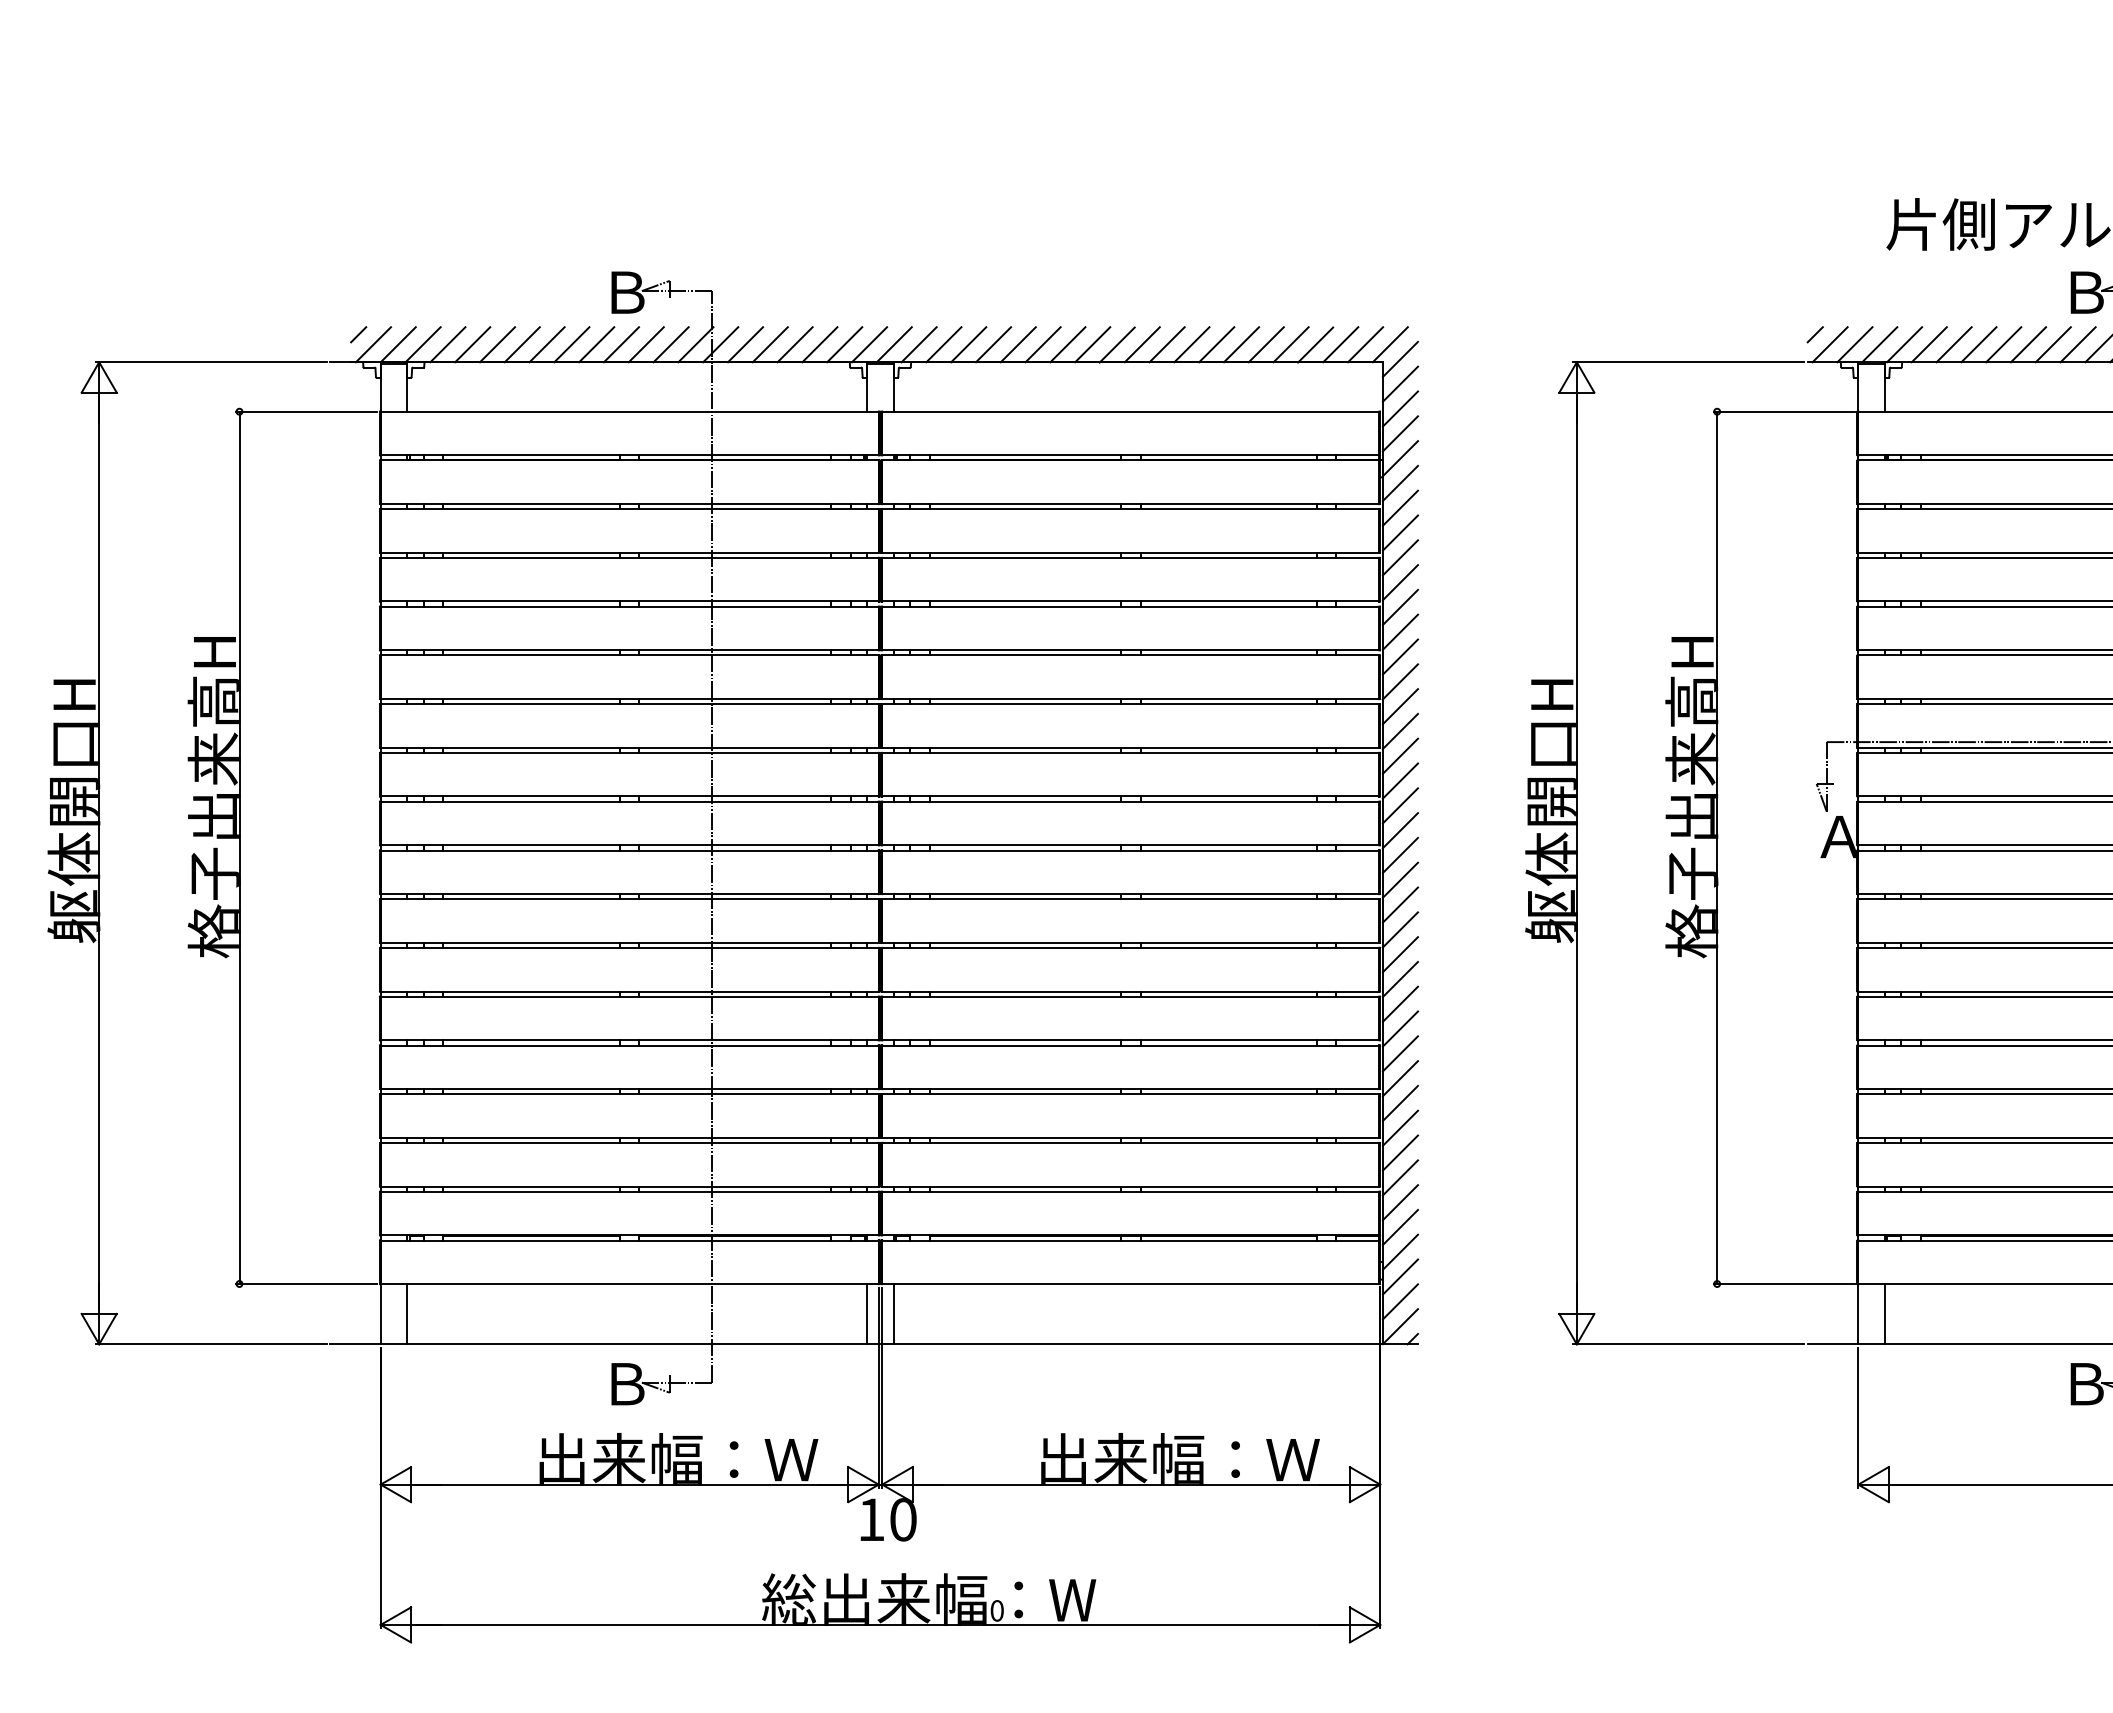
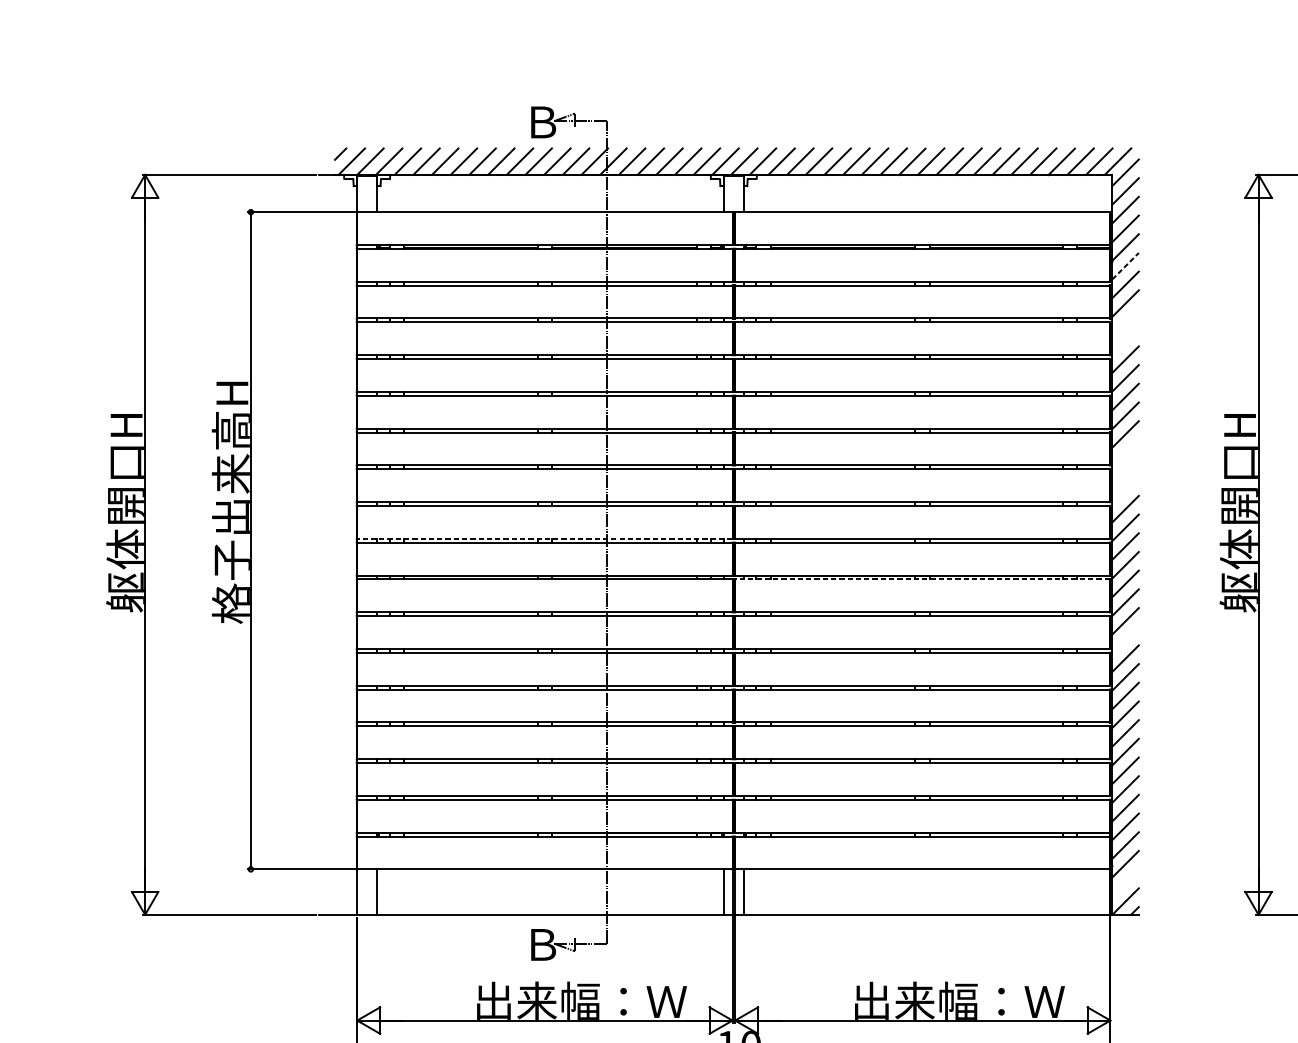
line: (1400, 483) -> (1125, 266), solid -> dashed
line: (1399, 557) -> (1124, 321), removed
line: (1399, 582) -> (1124, 340), removed
line: (1399, 731) -> (1124, 453), removed
line: (1399, 755) -> (1124, 471), removed
line: (1399, 780) -> (1124, 490), removed
line: (629, 845) -> (544, 538), solid -> dashed
line: (1130, 899) -> (922, 579), solid -> dashed
line: (1399, 979) -> (1124, 639), removed
line: (1399, 1301) -> (1124, 882), removed

